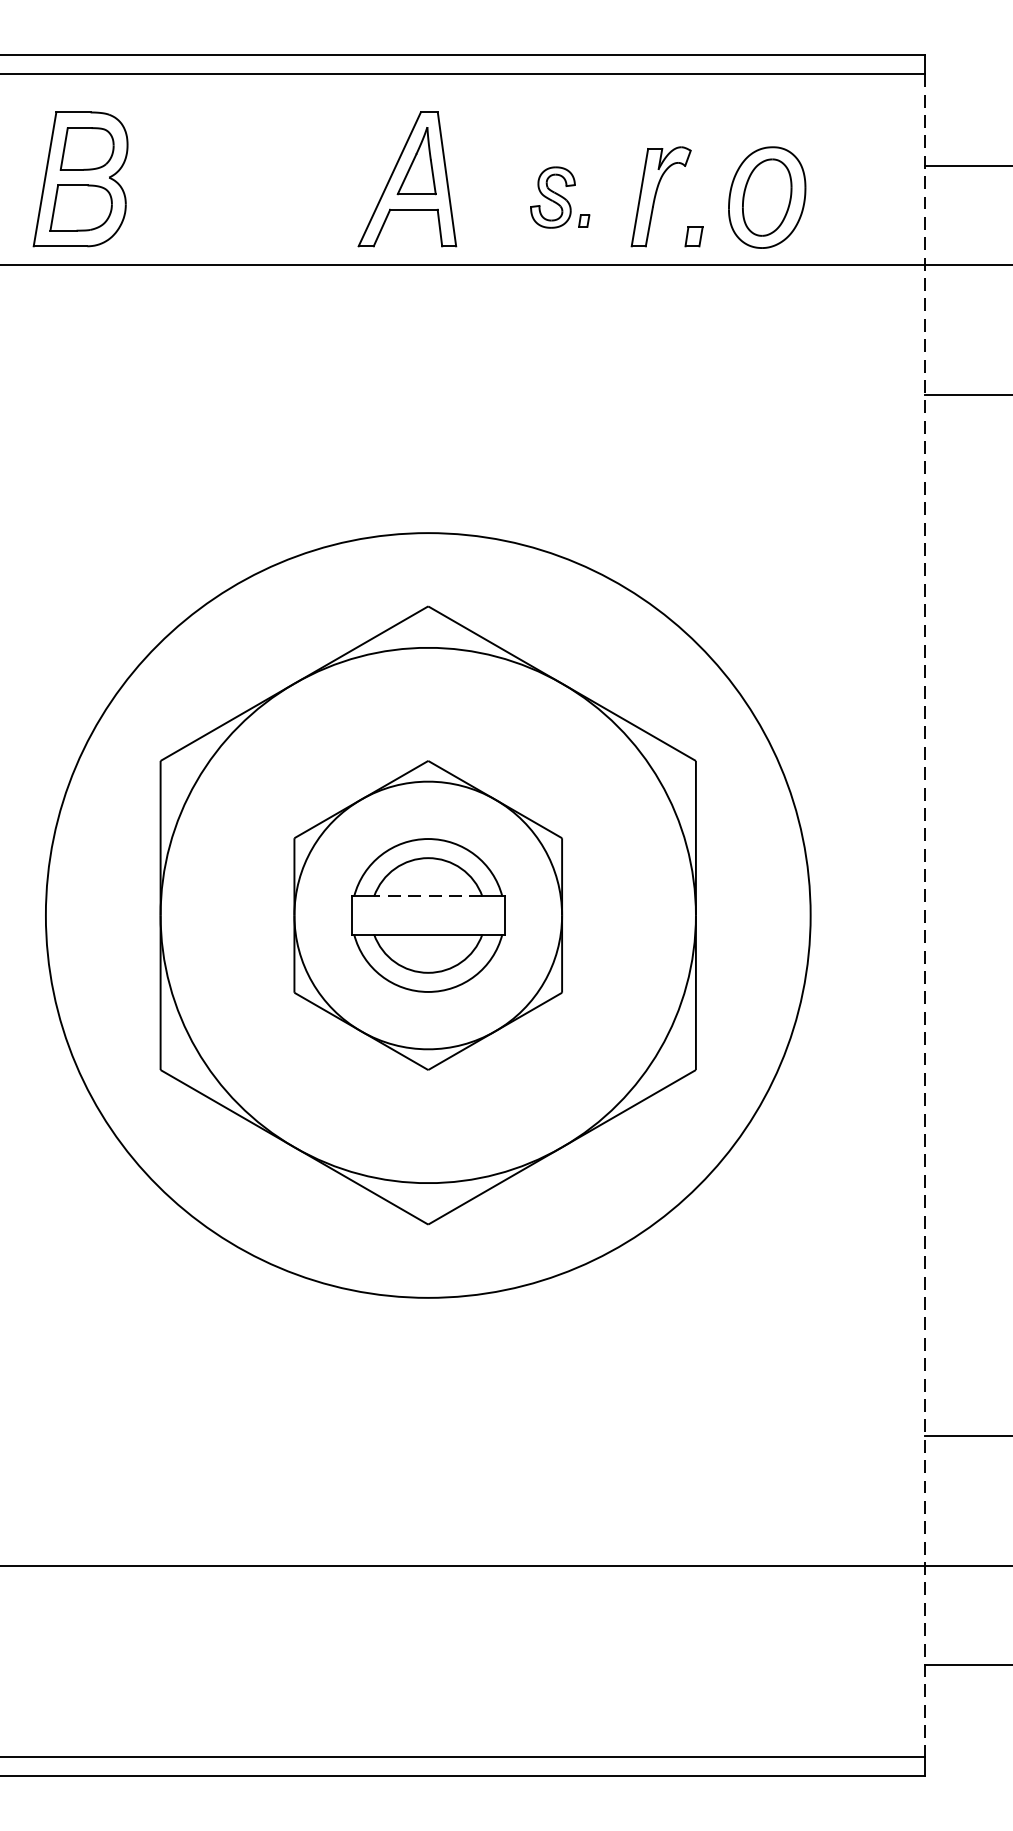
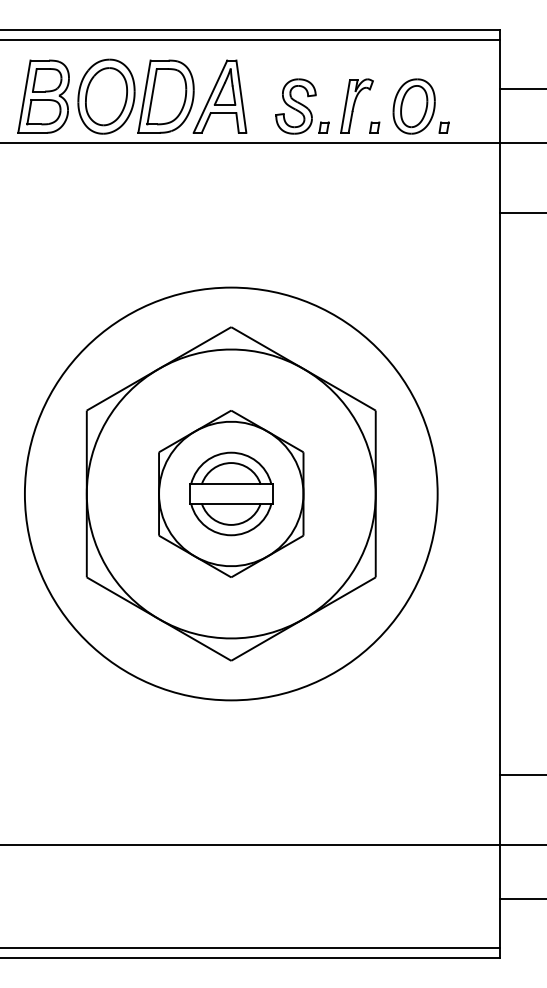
part: (250, 179) -> (135, 96), added
part: (560, 197) -> (302, 106), size x1.67
part: (821, 236) -> (443, 127), added
line: (426, 896) -> (230, 483), dashed -> solid
line: (925, 916) -> (499, 494), dashed -> solid

